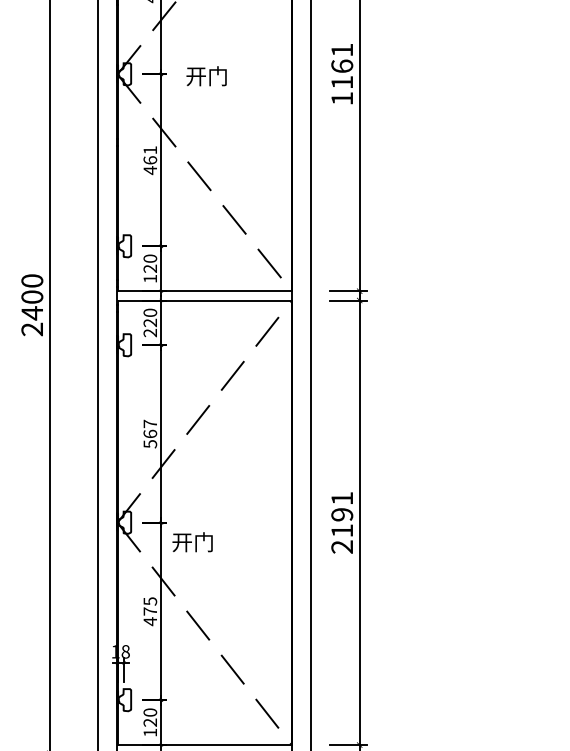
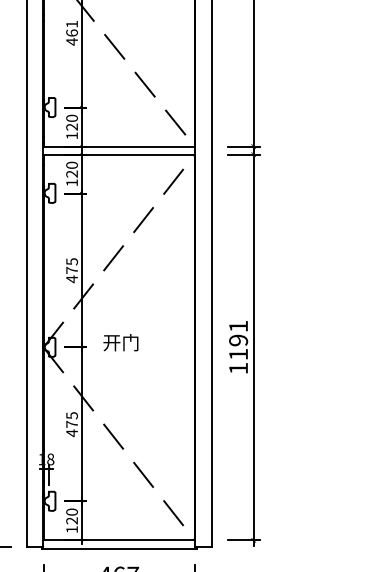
text: (149, 332) -> (71, 182), 220 -> 120
text: (150, 433) -> (72, 270), 567 -> 475
text: (192, 542) -> (120, 342), moved
text: (341, 546) -> (237, 368), 2191 -> 1191

